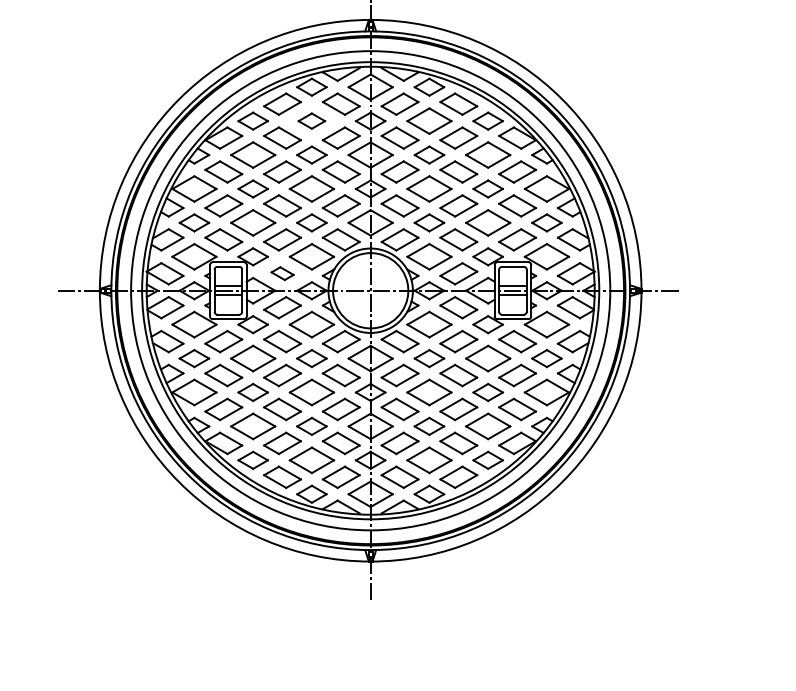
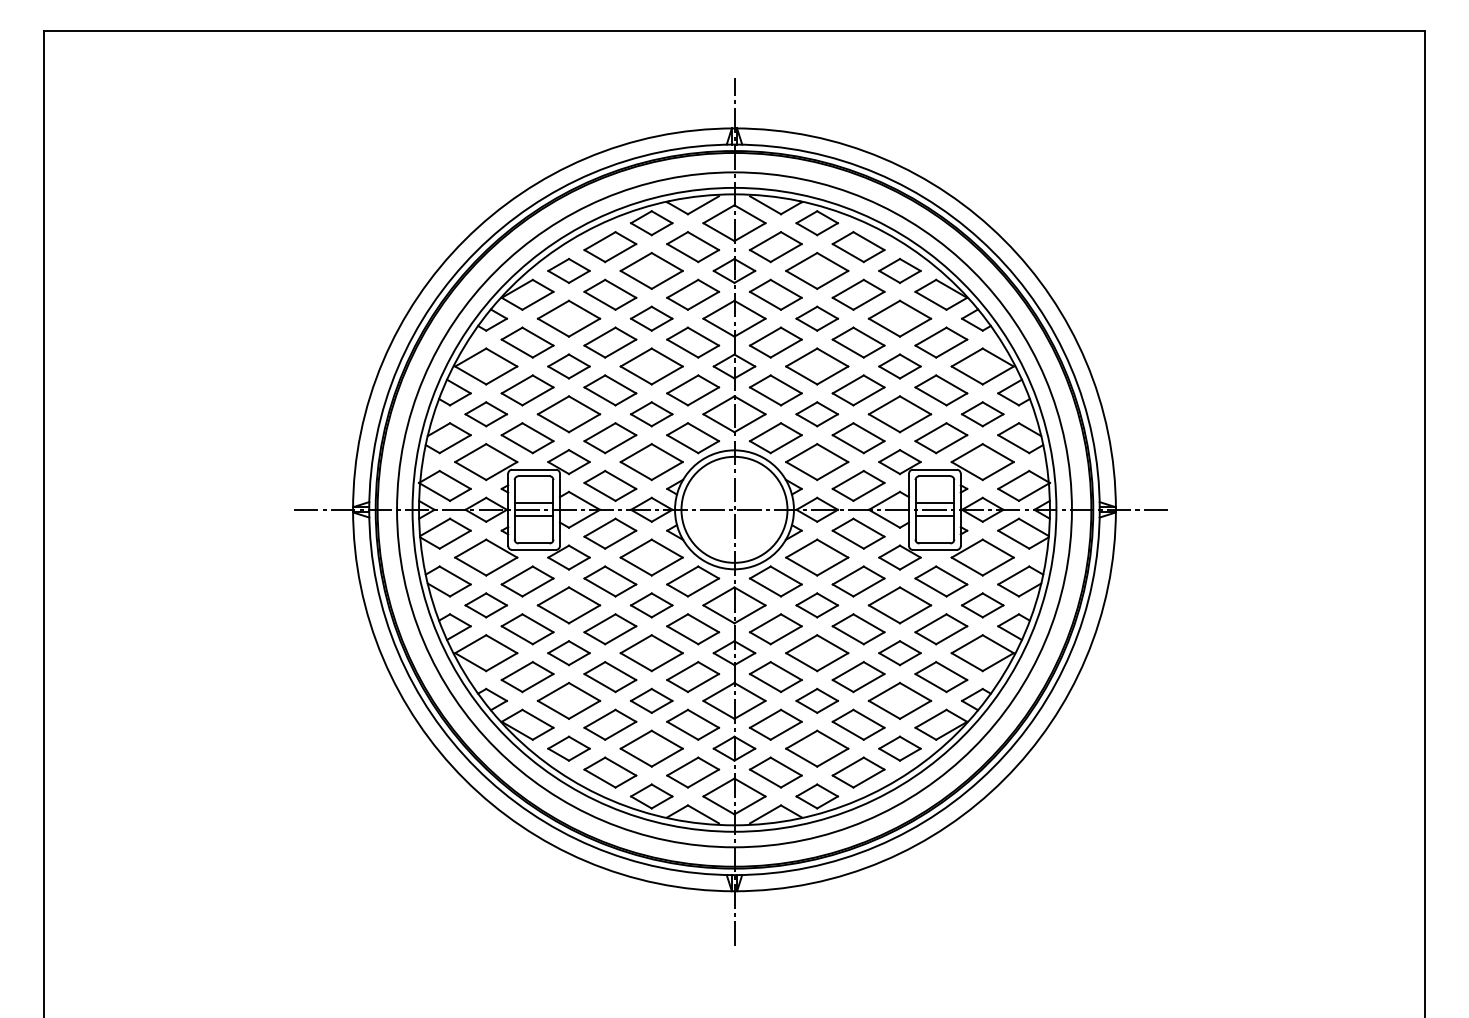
part: (311, 120) -> (651, 270), size x1.67
part: (282, 273) -> (610, 485), size x1.67

